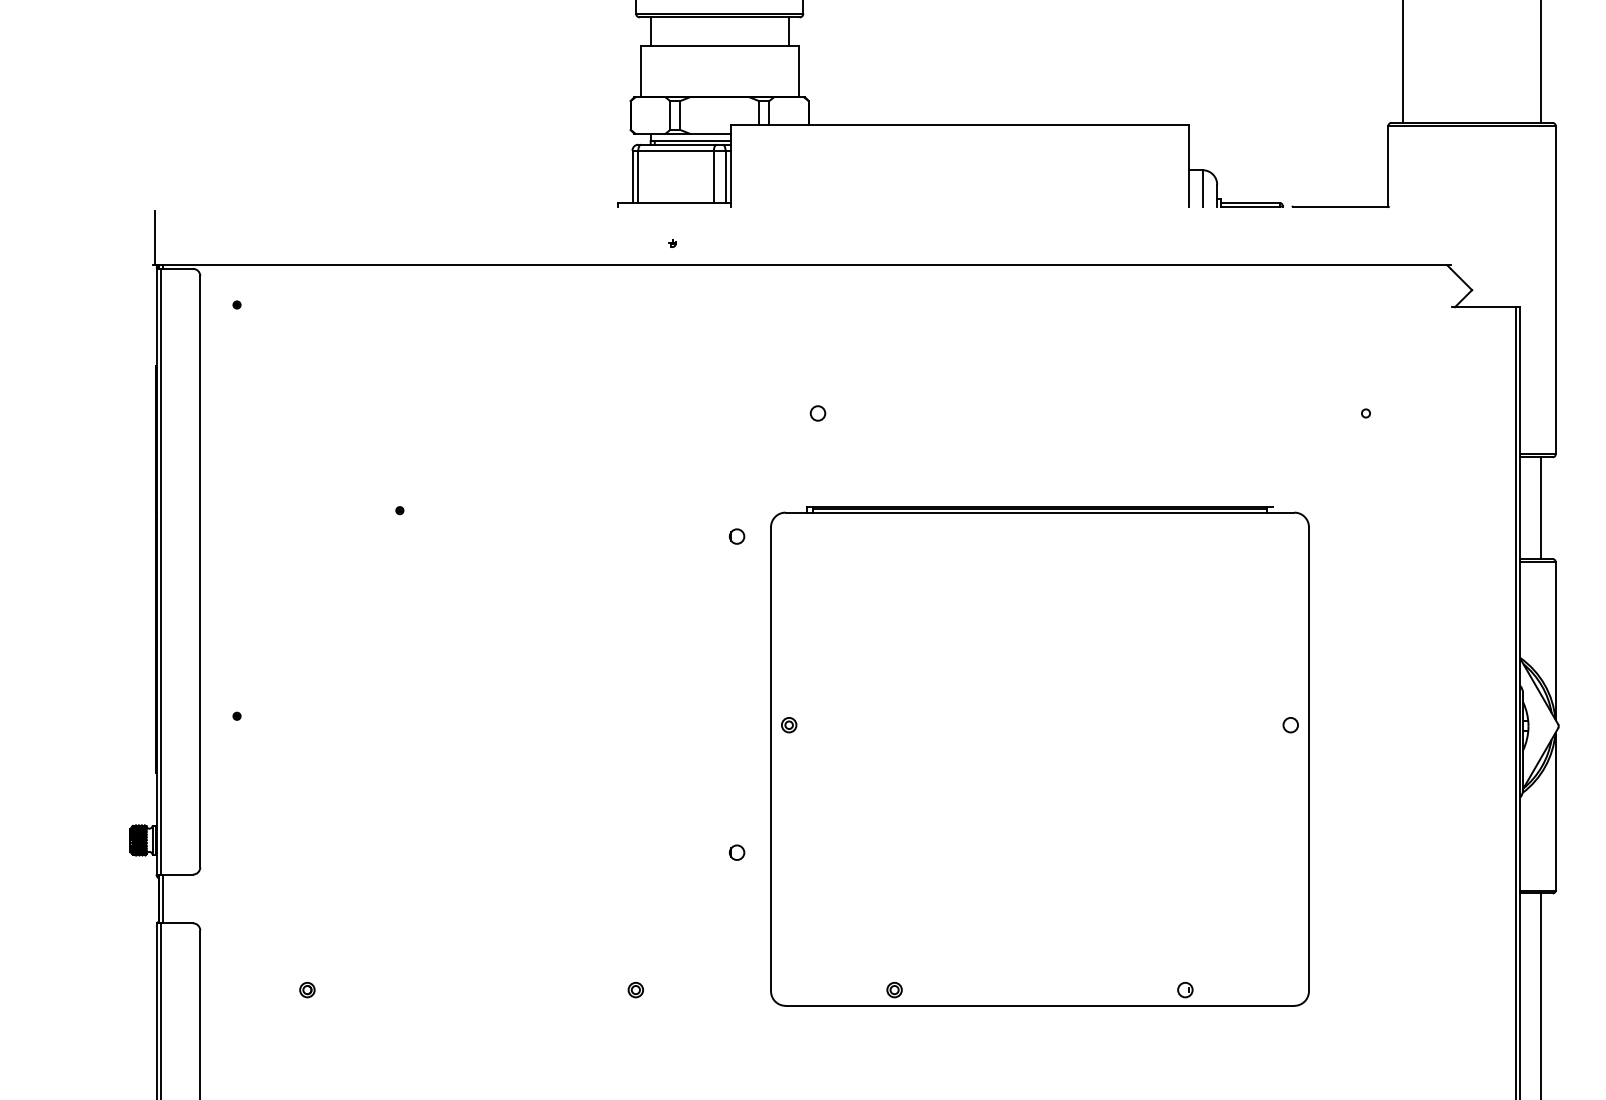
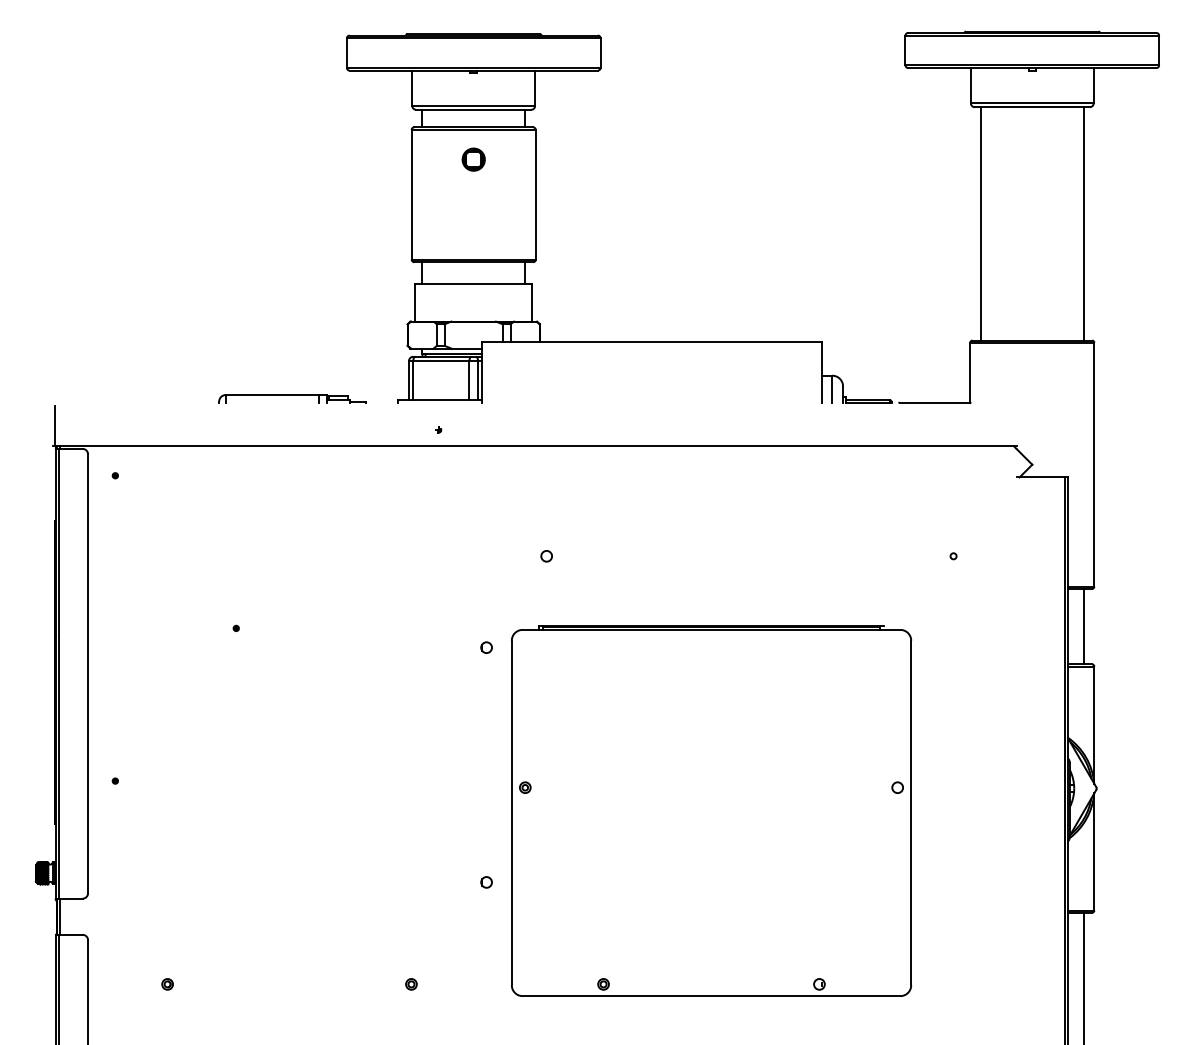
part: (475, 200) -> (292, 398), added

